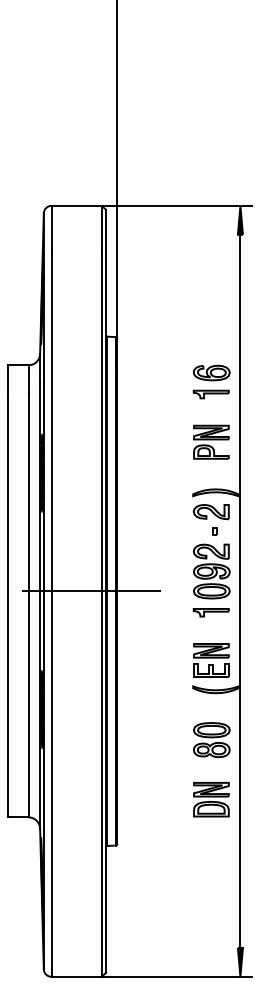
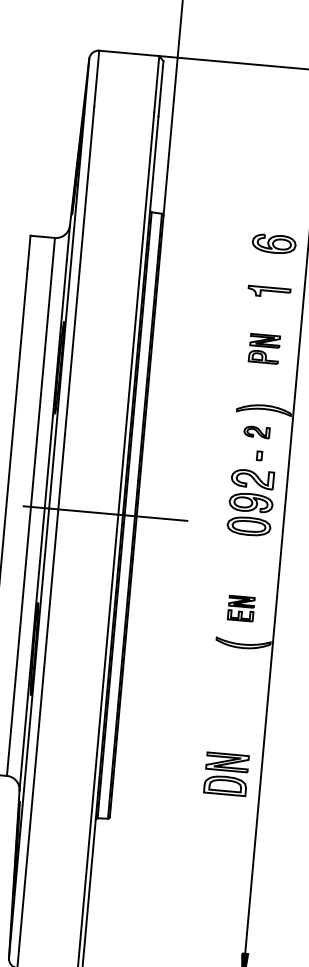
part: (211, 372) -> (273, 243), moved
part: (211, 441) -> (264, 348), size x0.7
part: (211, 512) -> (257, 432), size x0.6
part: (210, 612) -> (245, 551), removed
part: (211, 660) -> (241, 608), size x0.6
part: (211, 740) -> (232, 703), removed

